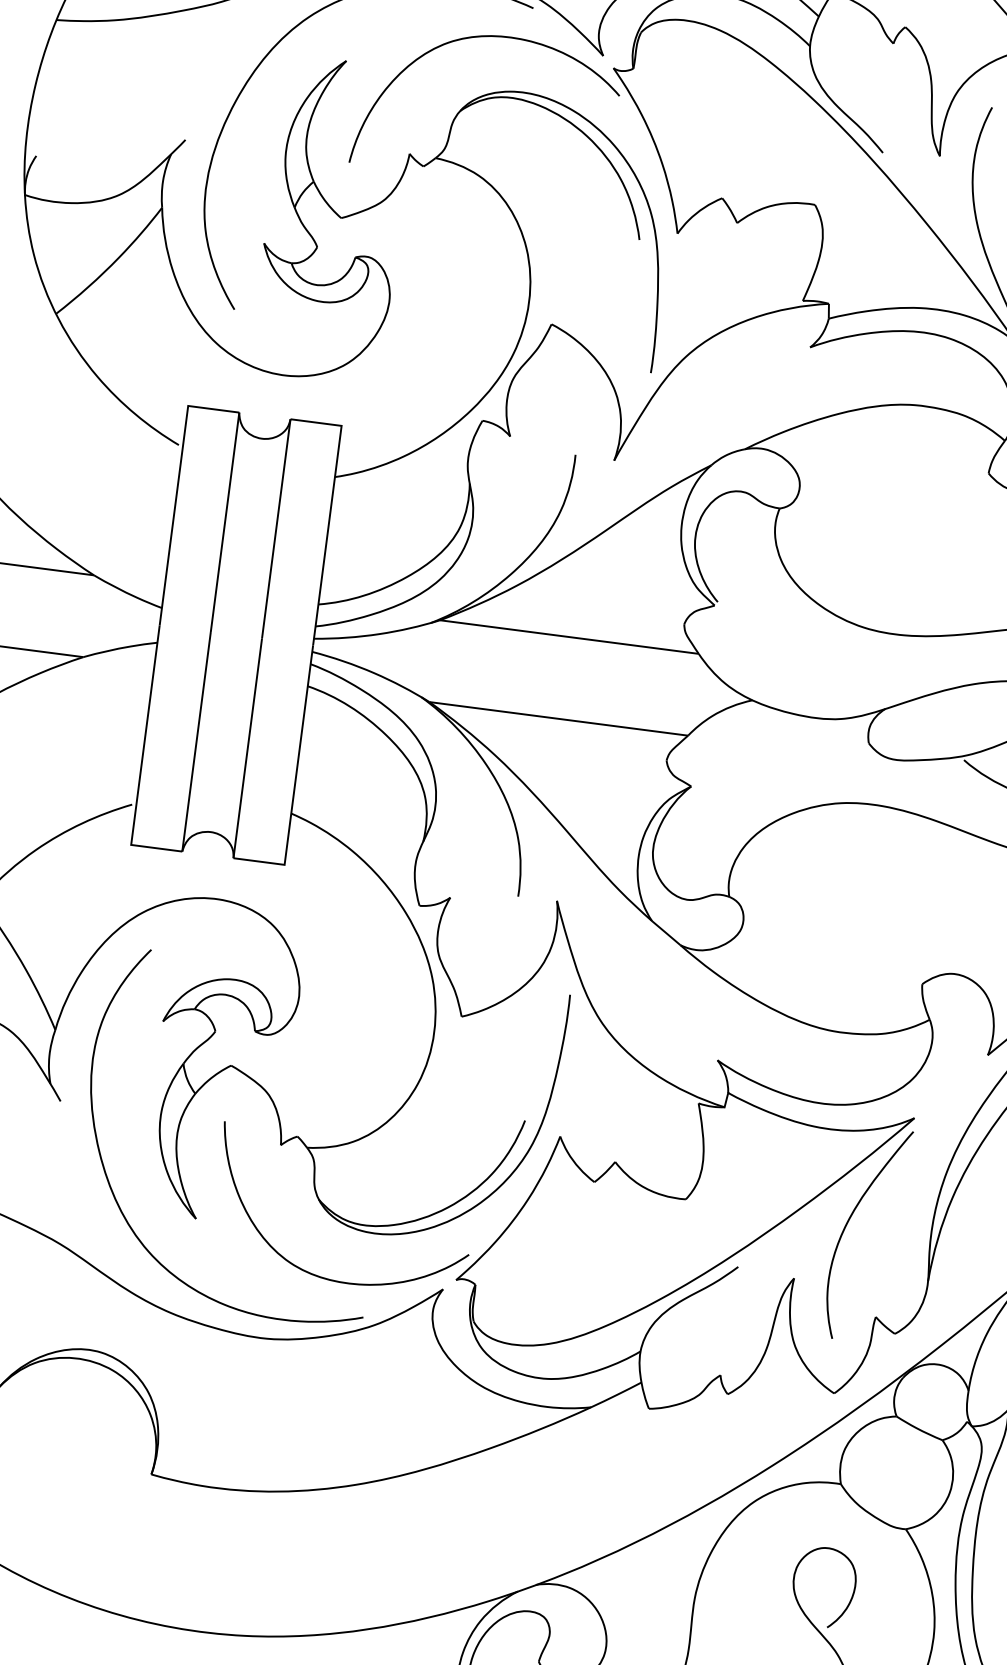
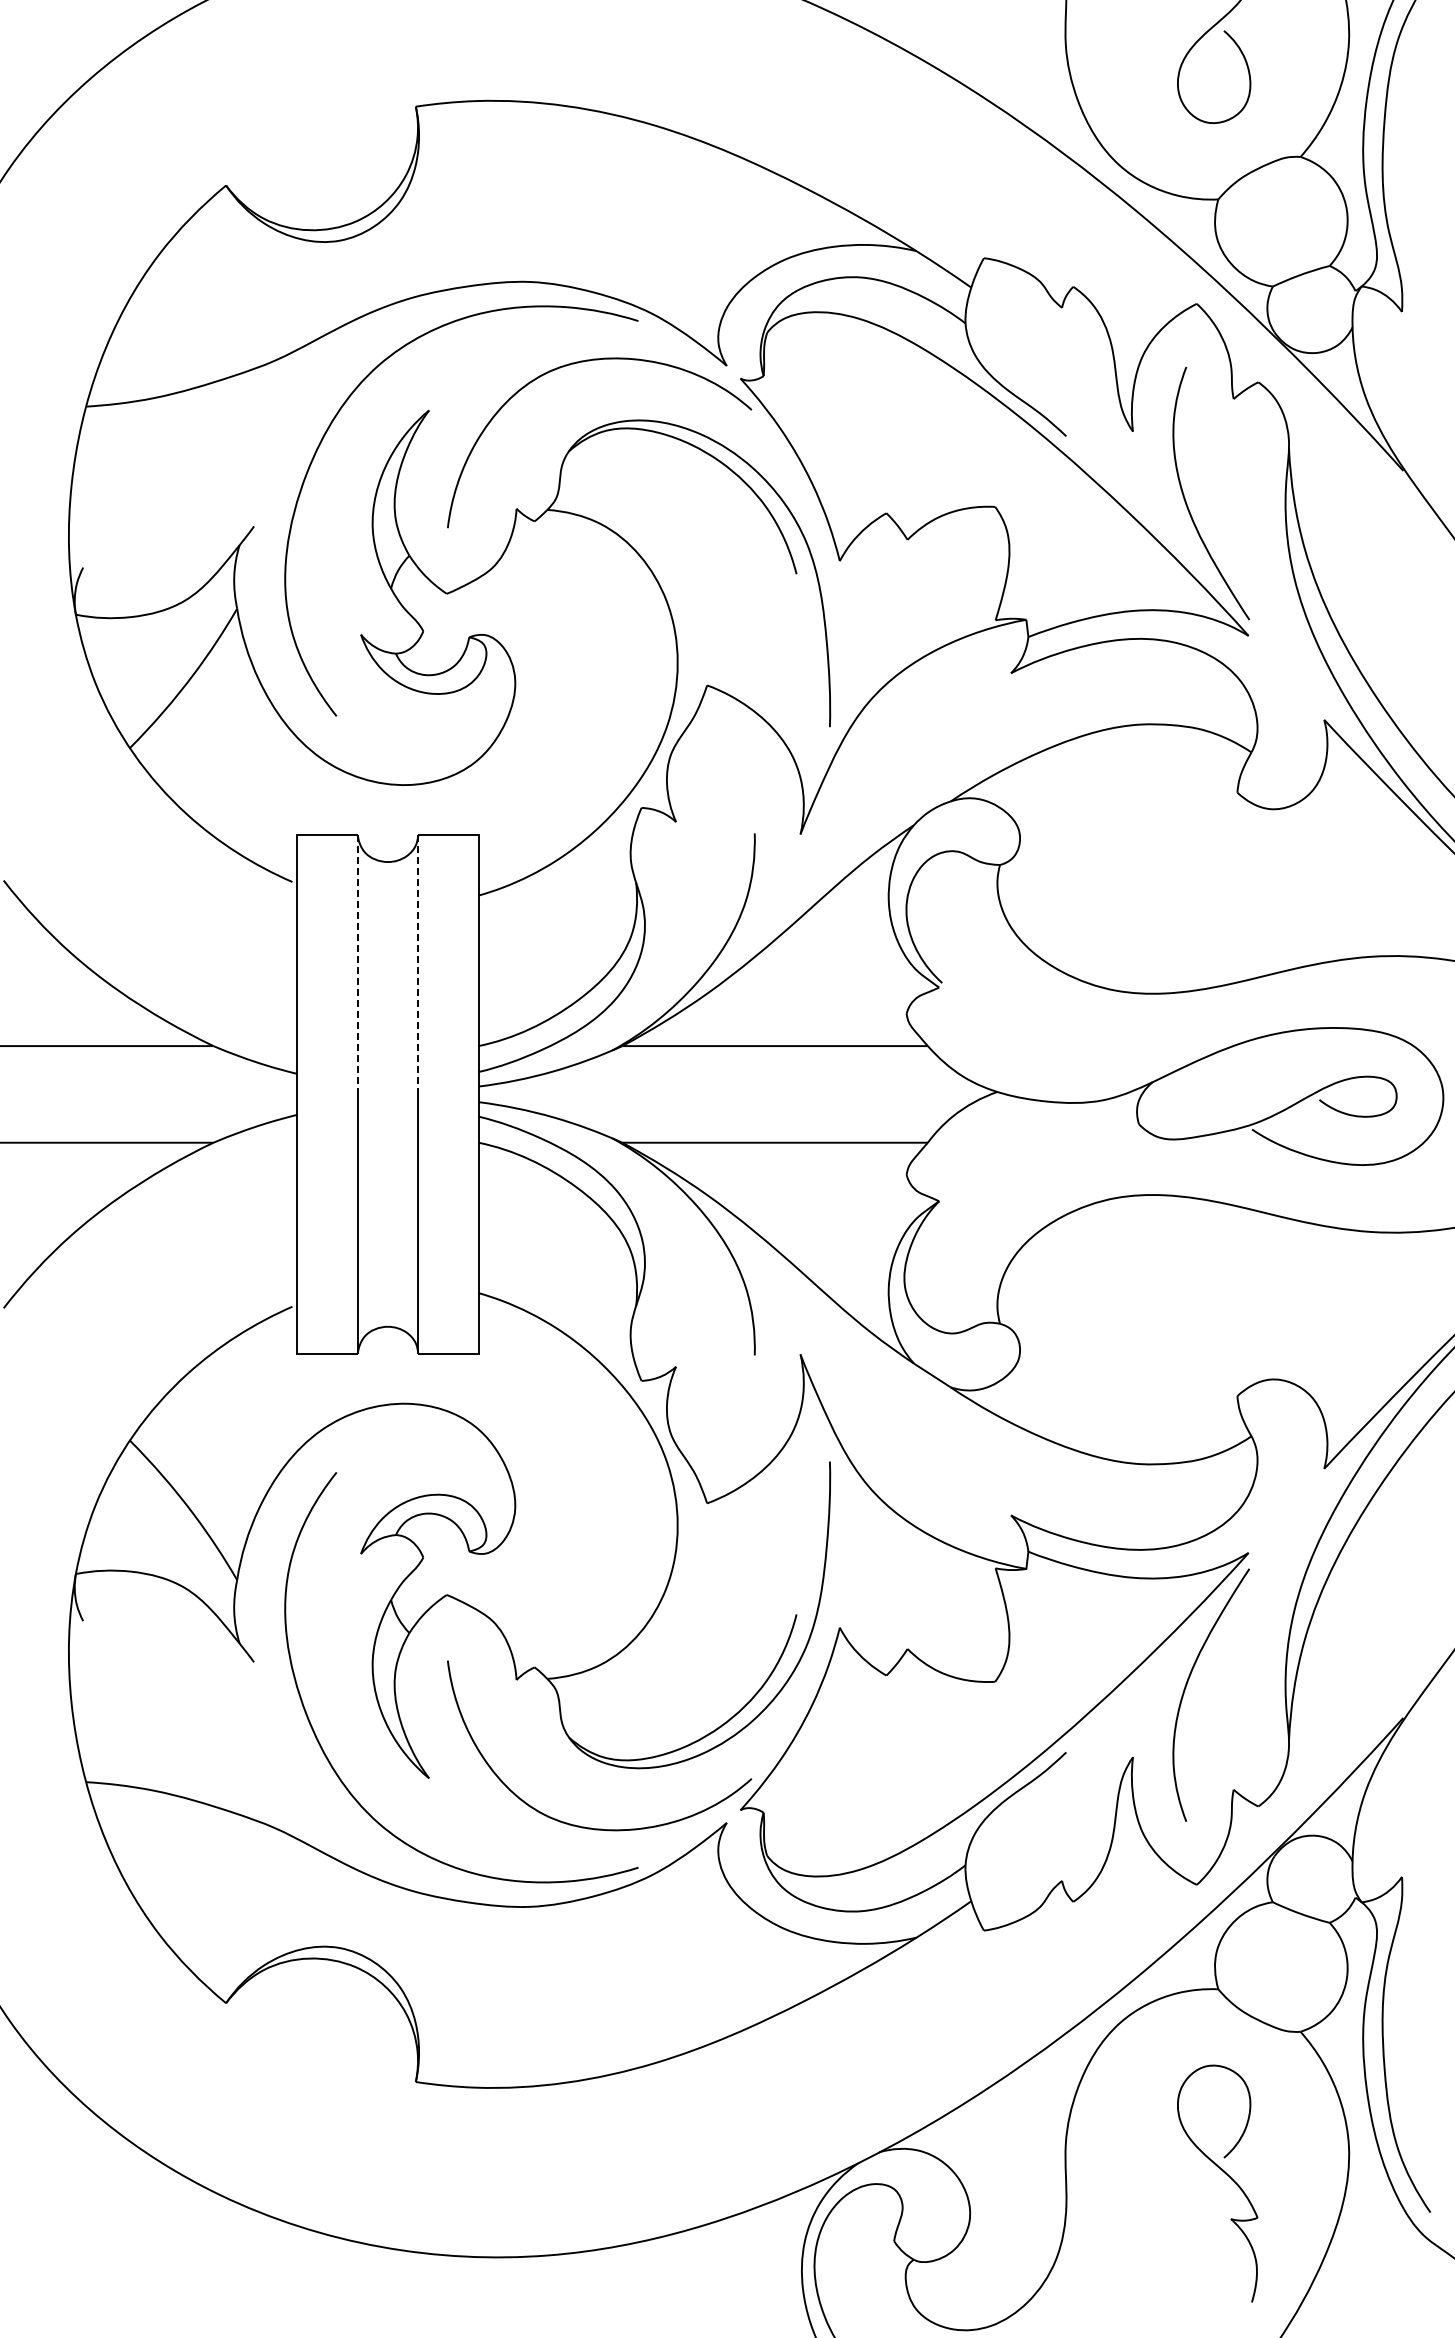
line: (224, 522) -> (357, 964), solid -> dashed
line: (276, 528) -> (418, 964), solid -> dashed

